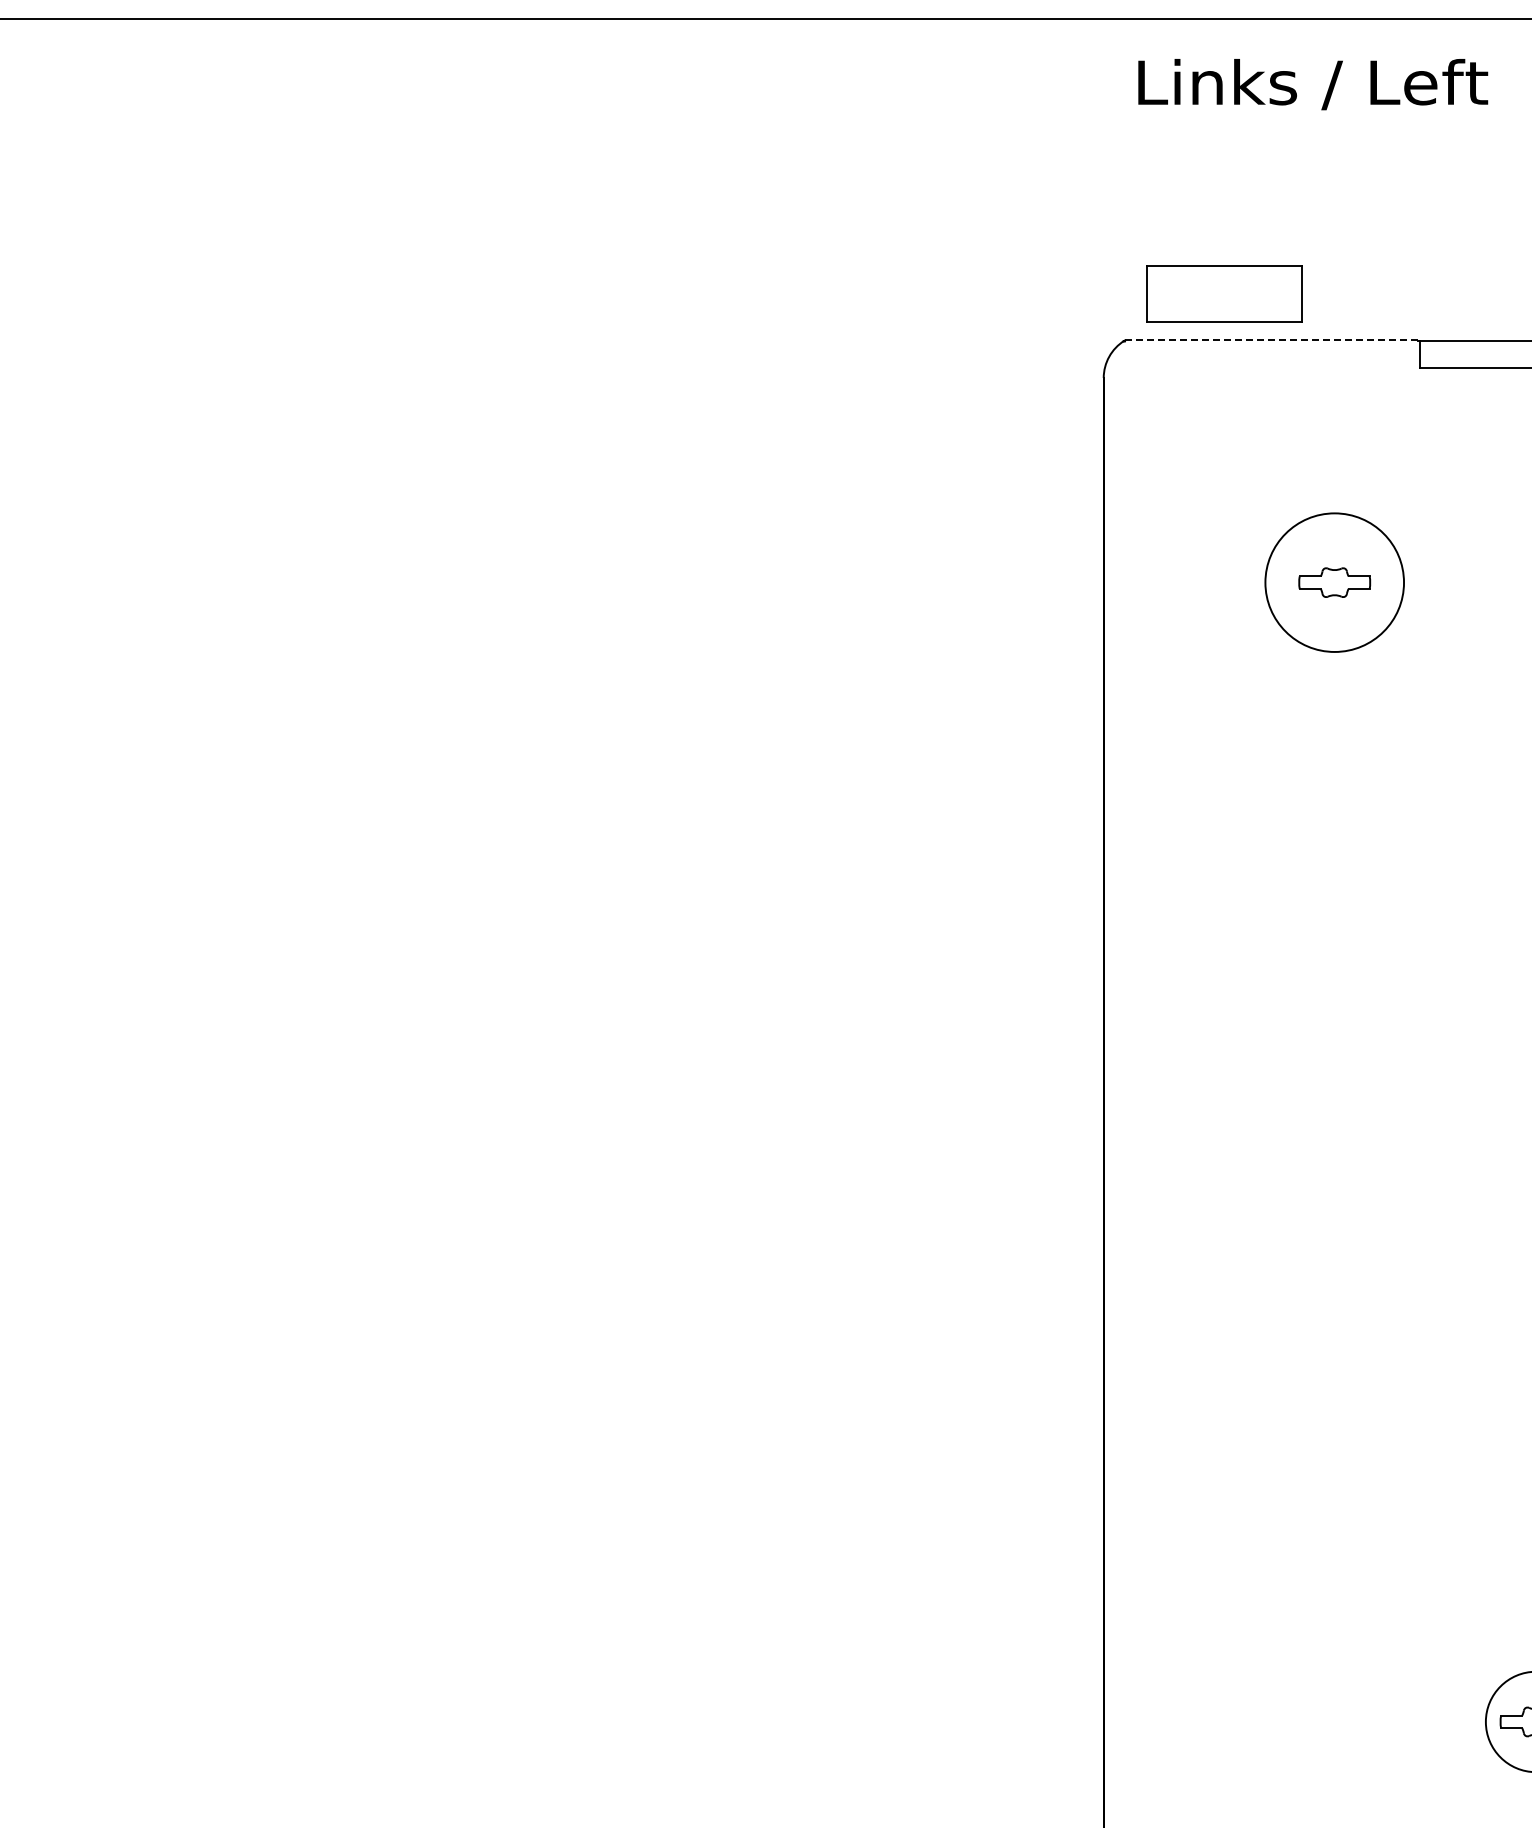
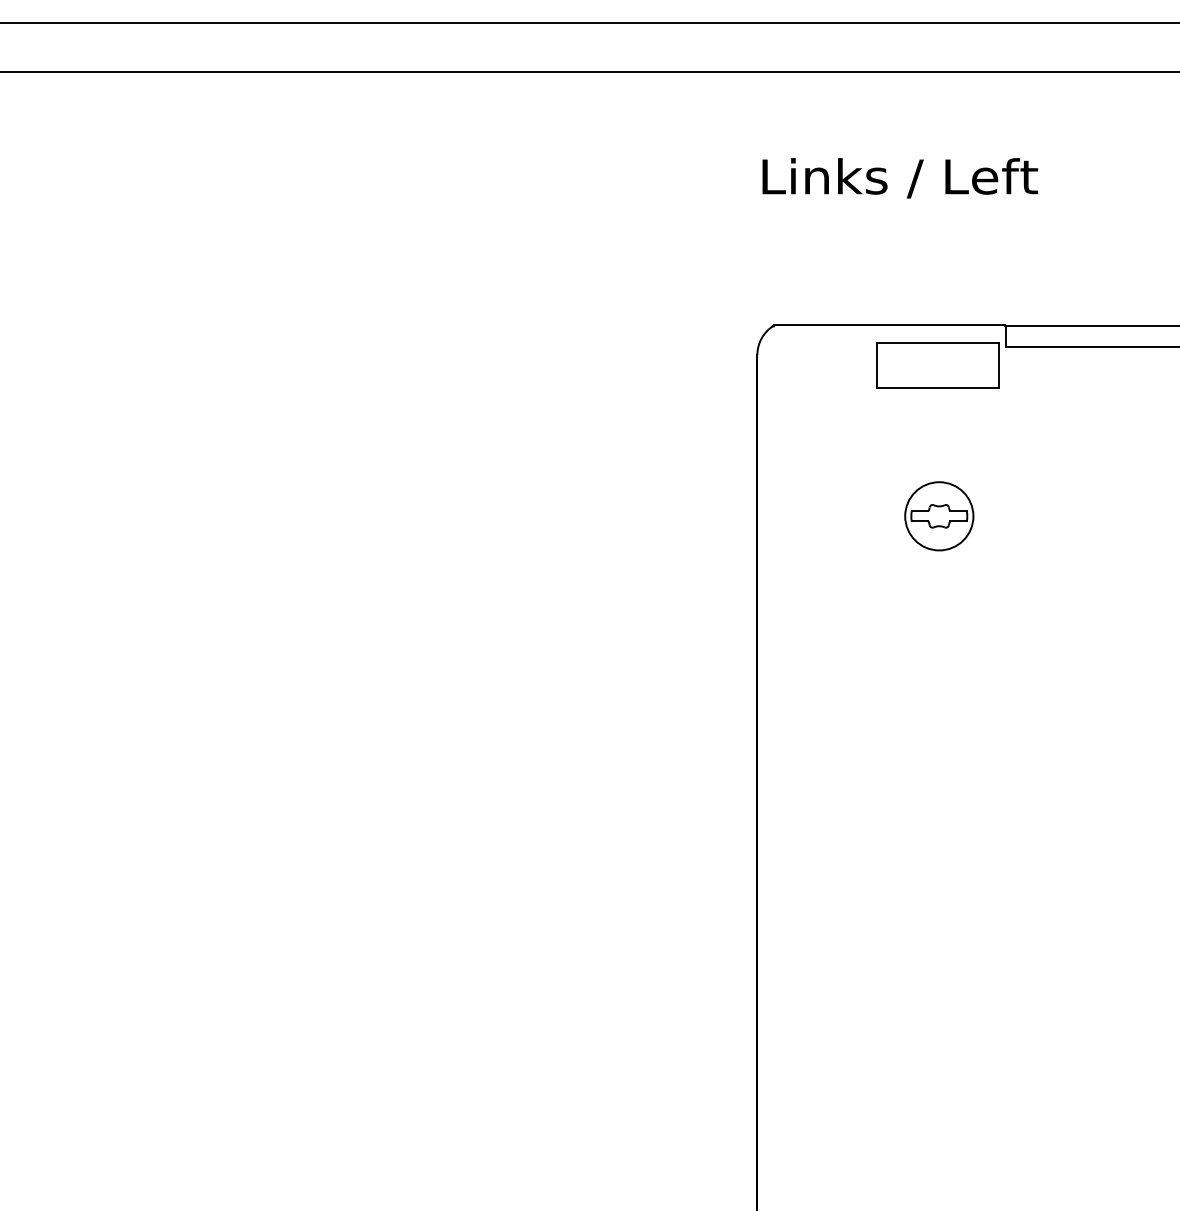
text: (1313, 84) -> (900, 178), moved
part: (1224, 293) -> (937, 364), moved
line: (1272, 340) -> (890, 325), dashed -> solid
circle: (1334, 582) -> (939, 516), size x0.62

